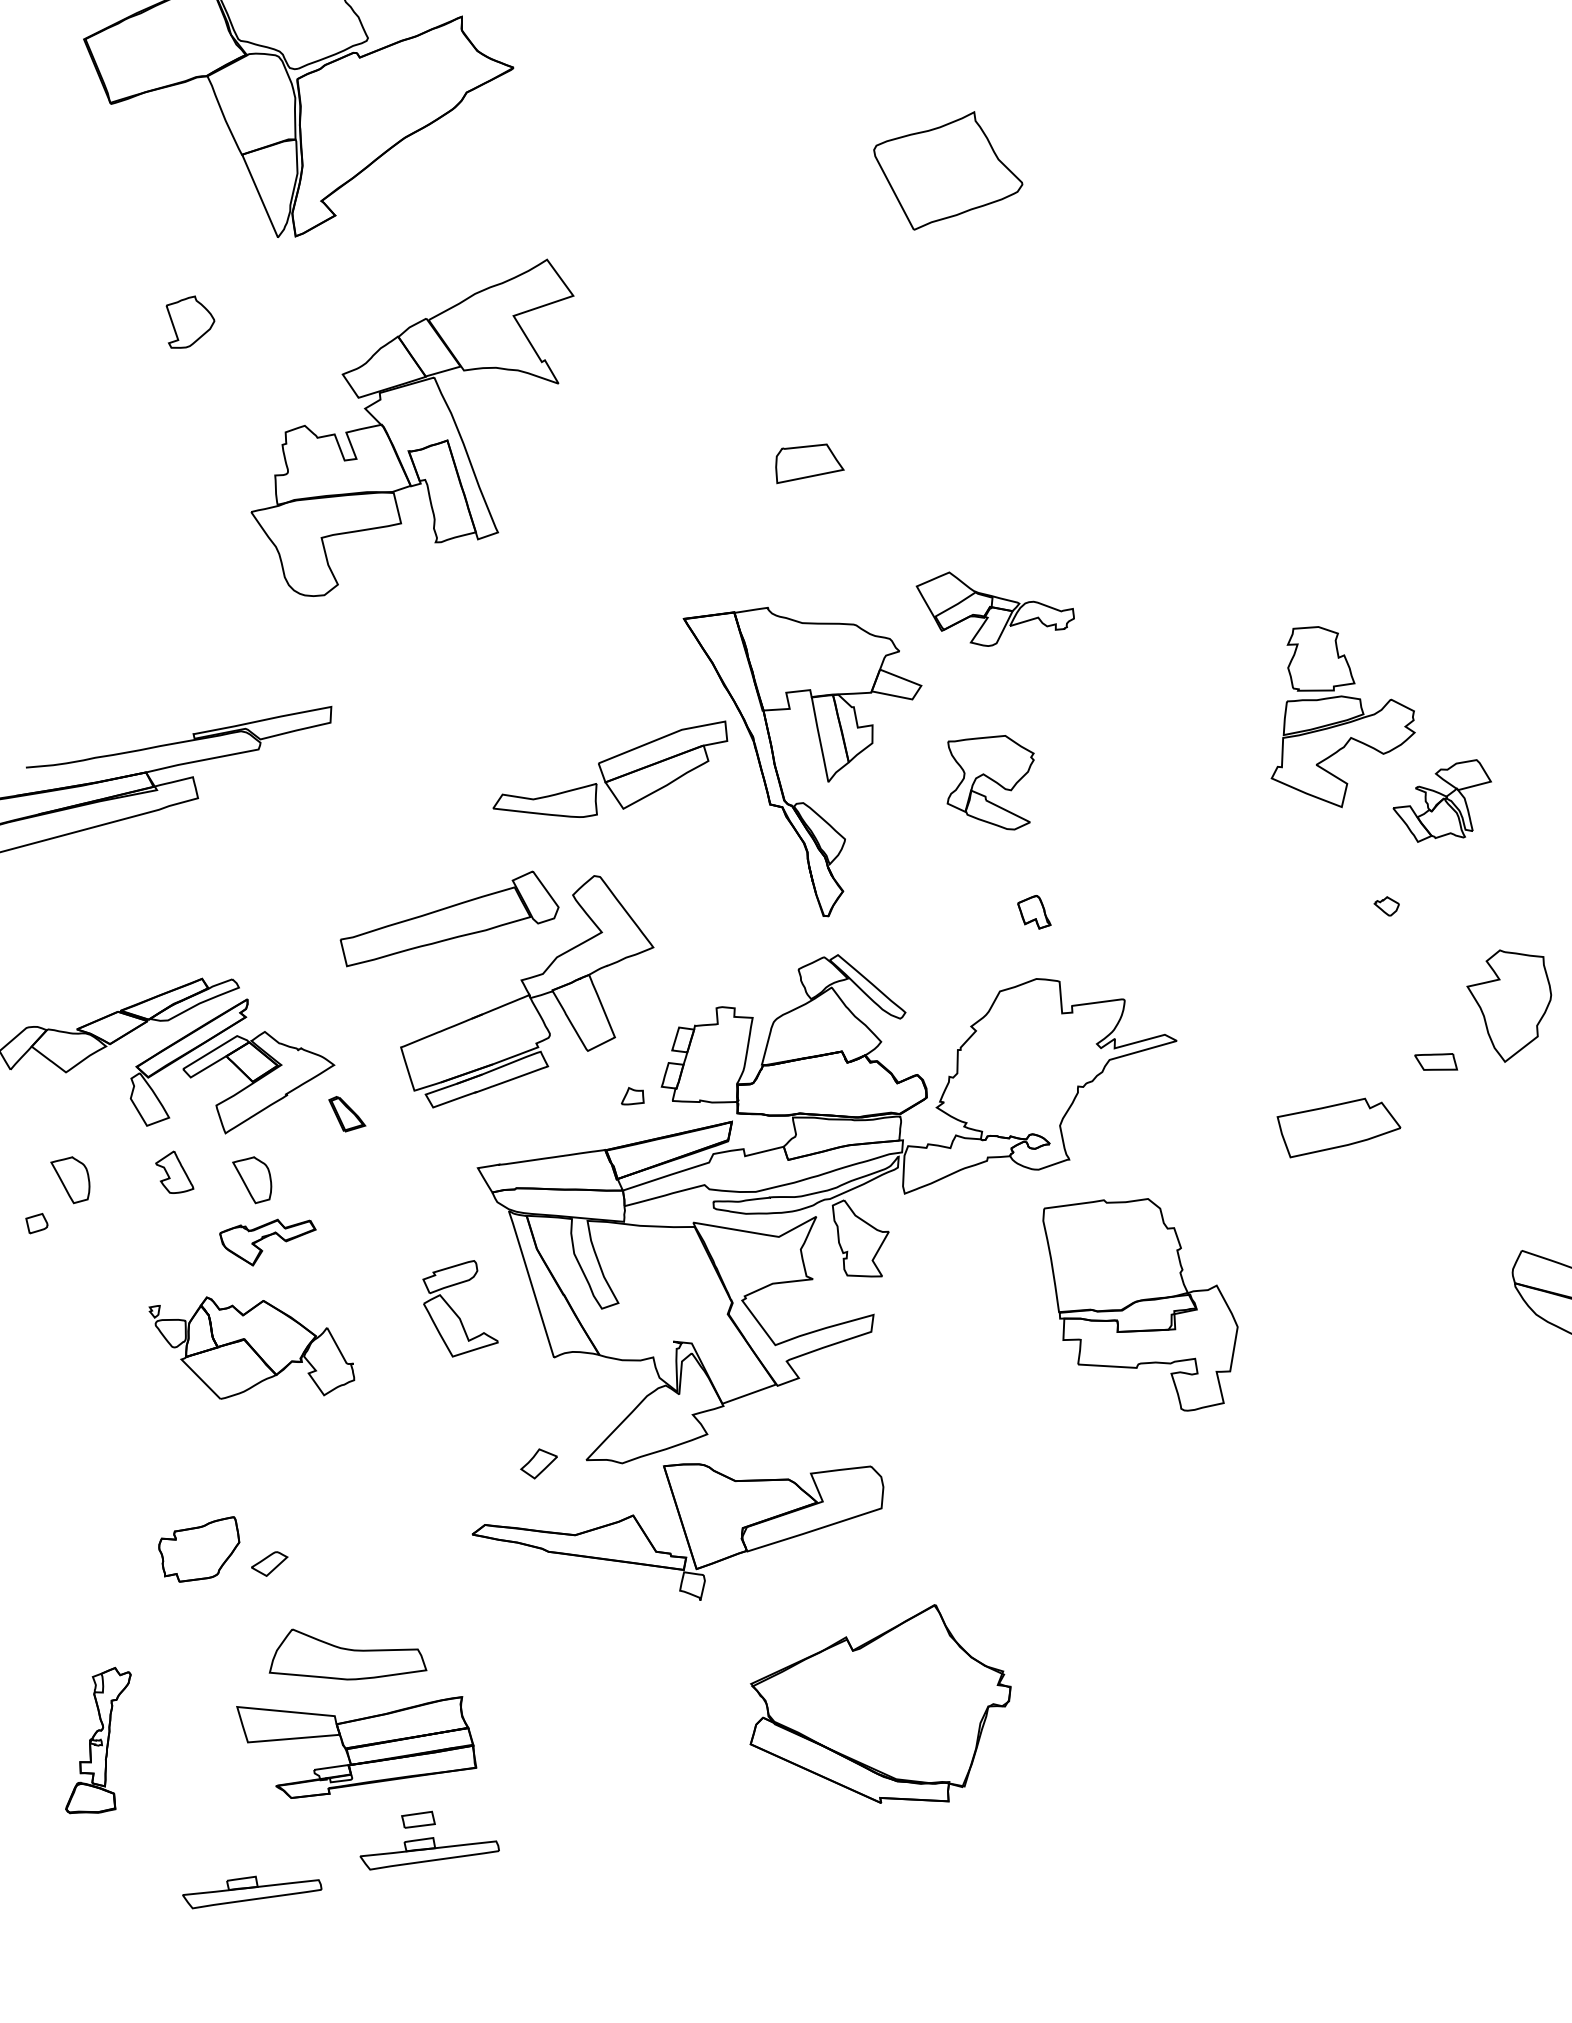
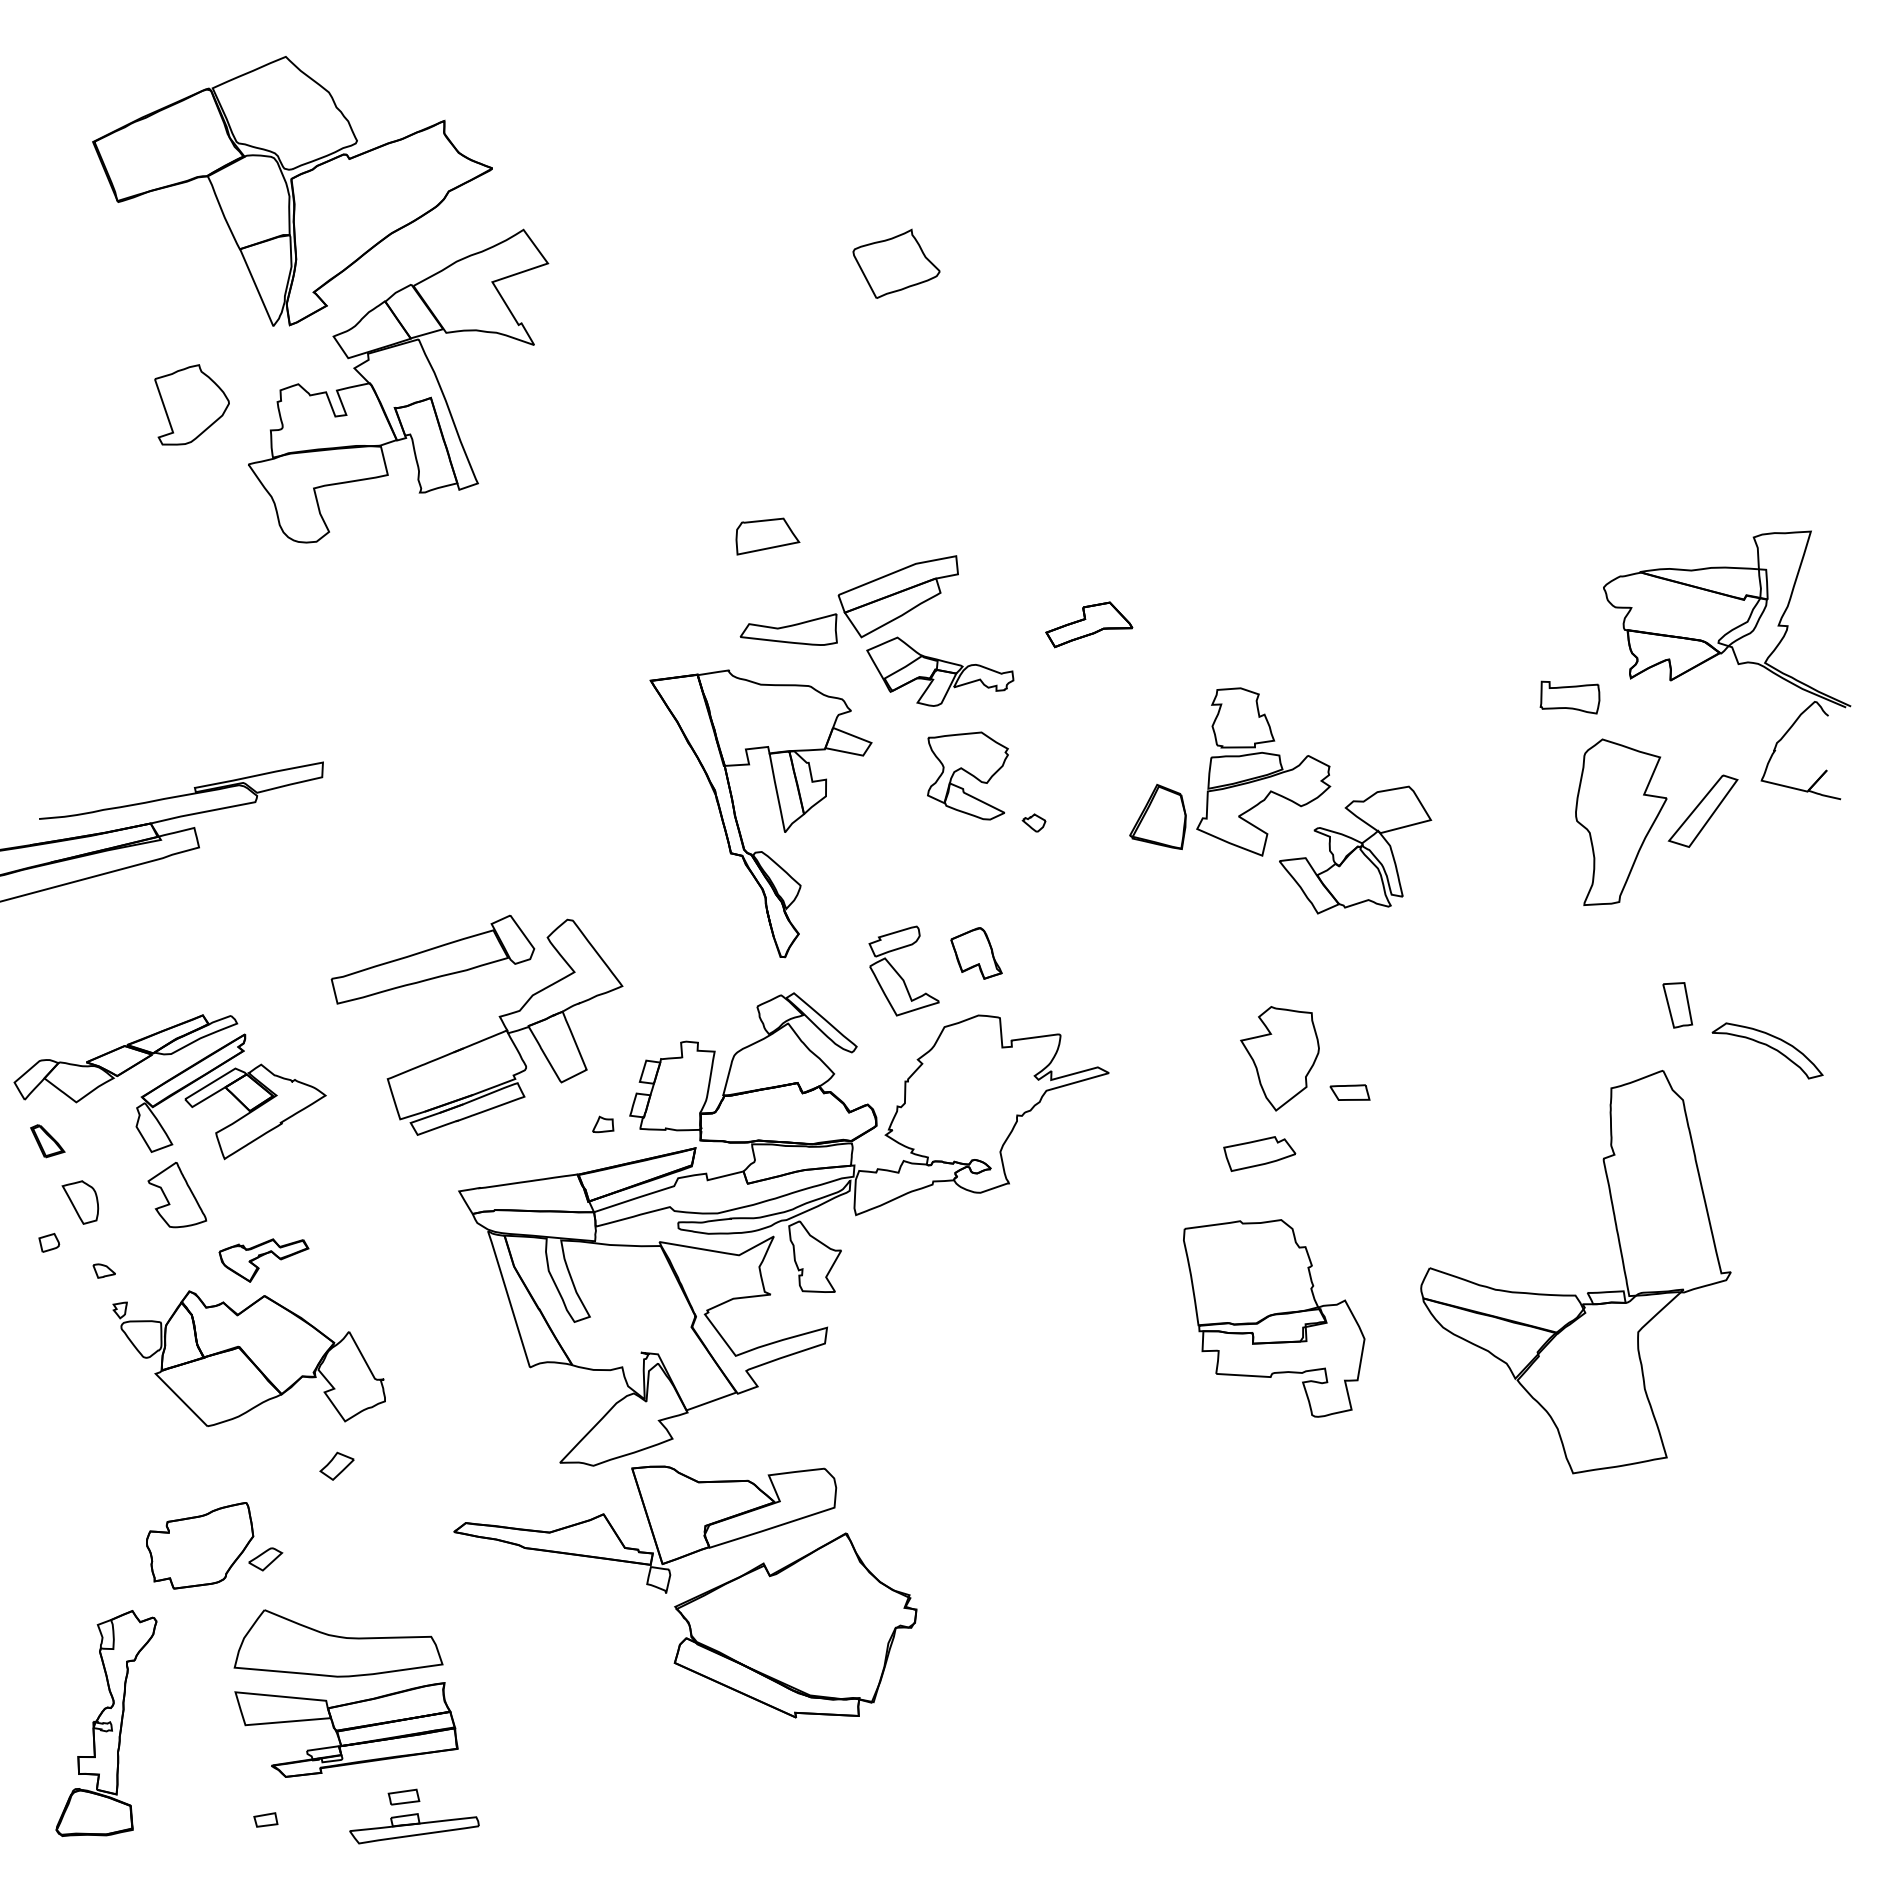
part: (948, 170) -> (896, 263), size x0.62
part: (189, 321) -> (191, 404), size x1.67
part: (412, 427) -> (398, 385), moved
part: (1155, 558) -> (1089, 624), added
part: (1229, 764) -> (1157, 816), added
part: (609, 769) -> (848, 600), moved
part: (990, 782) -> (967, 775), moved
part: (1442, 800) -> (1355, 849), size x1.67
part: (1386, 905) -> (1033, 822), moved
part: (1034, 912) -> (976, 953), size x1.67
part: (1508, 1005) -> (1279, 1058), moved
part: (346, 1114) -> (47, 1141), moved
part: (1338, 1127) -> (1259, 1153), size x0.62
part: (174, 1172) -> (177, 1195), size x1.67
part: (252, 1180) -> (249, 1202), removed
part: (95, 1253) -> (103, 1270), added
part: (1140, 1304) -> (1274, 1318), moved
part: (459, 1308) -> (903, 970), moved
part: (251, 1347) -> (248, 1358), size x1.43
part: (538, 1463) -> (336, 1465), moved
part: (199, 1549) -> (200, 1545), size x1.43
part: (348, 1654) -> (338, 1643), size x1.43
part: (880, 1704) -> (795, 1625), moved
part: (98, 1740) -> (106, 1723), size x1.67
part: (269, 1843) -> (265, 1819), added
part: (252, 1892) -> (249, 1864), removed

